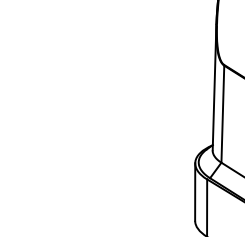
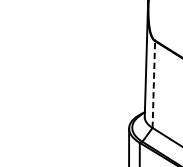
line: (222, 114) -> (153, 84), solid -> dashed

